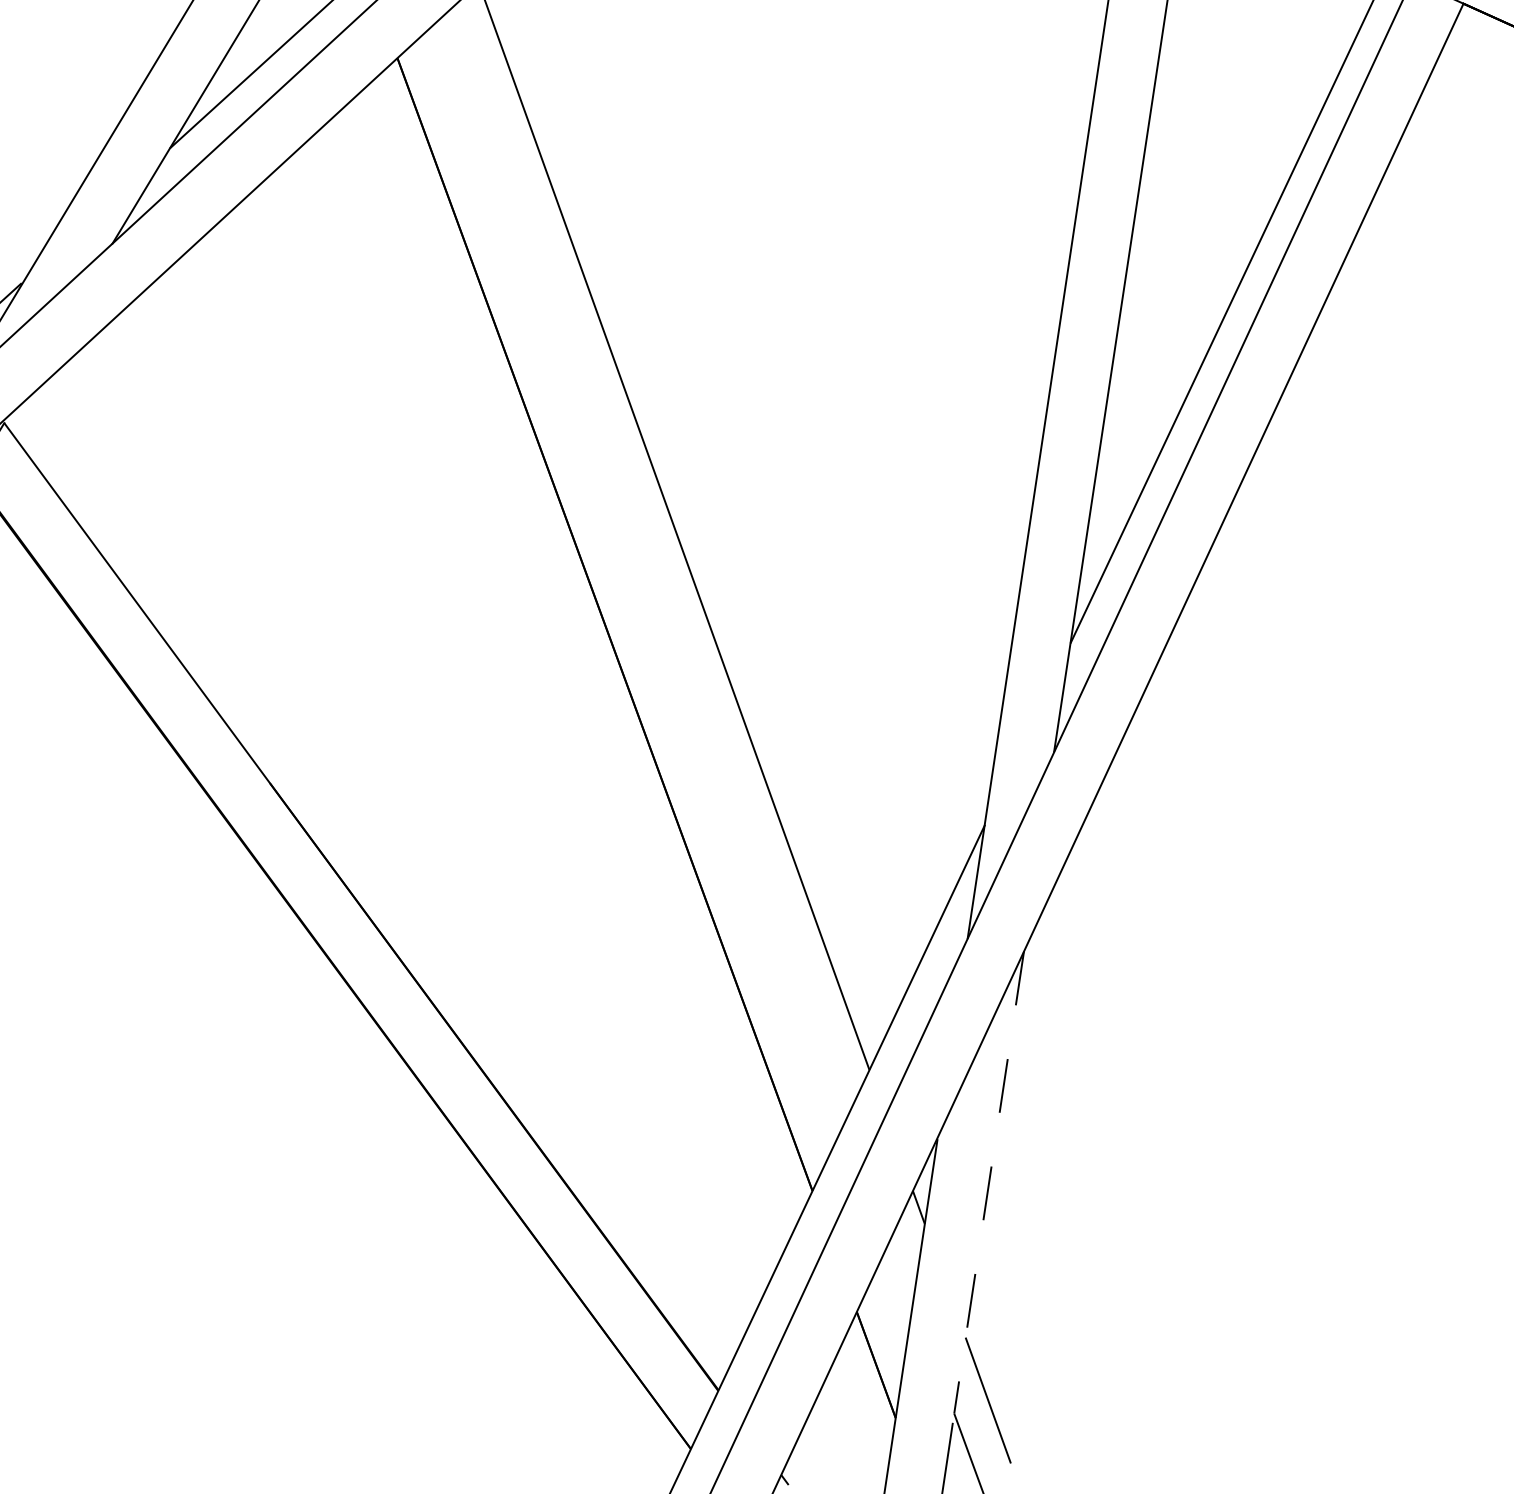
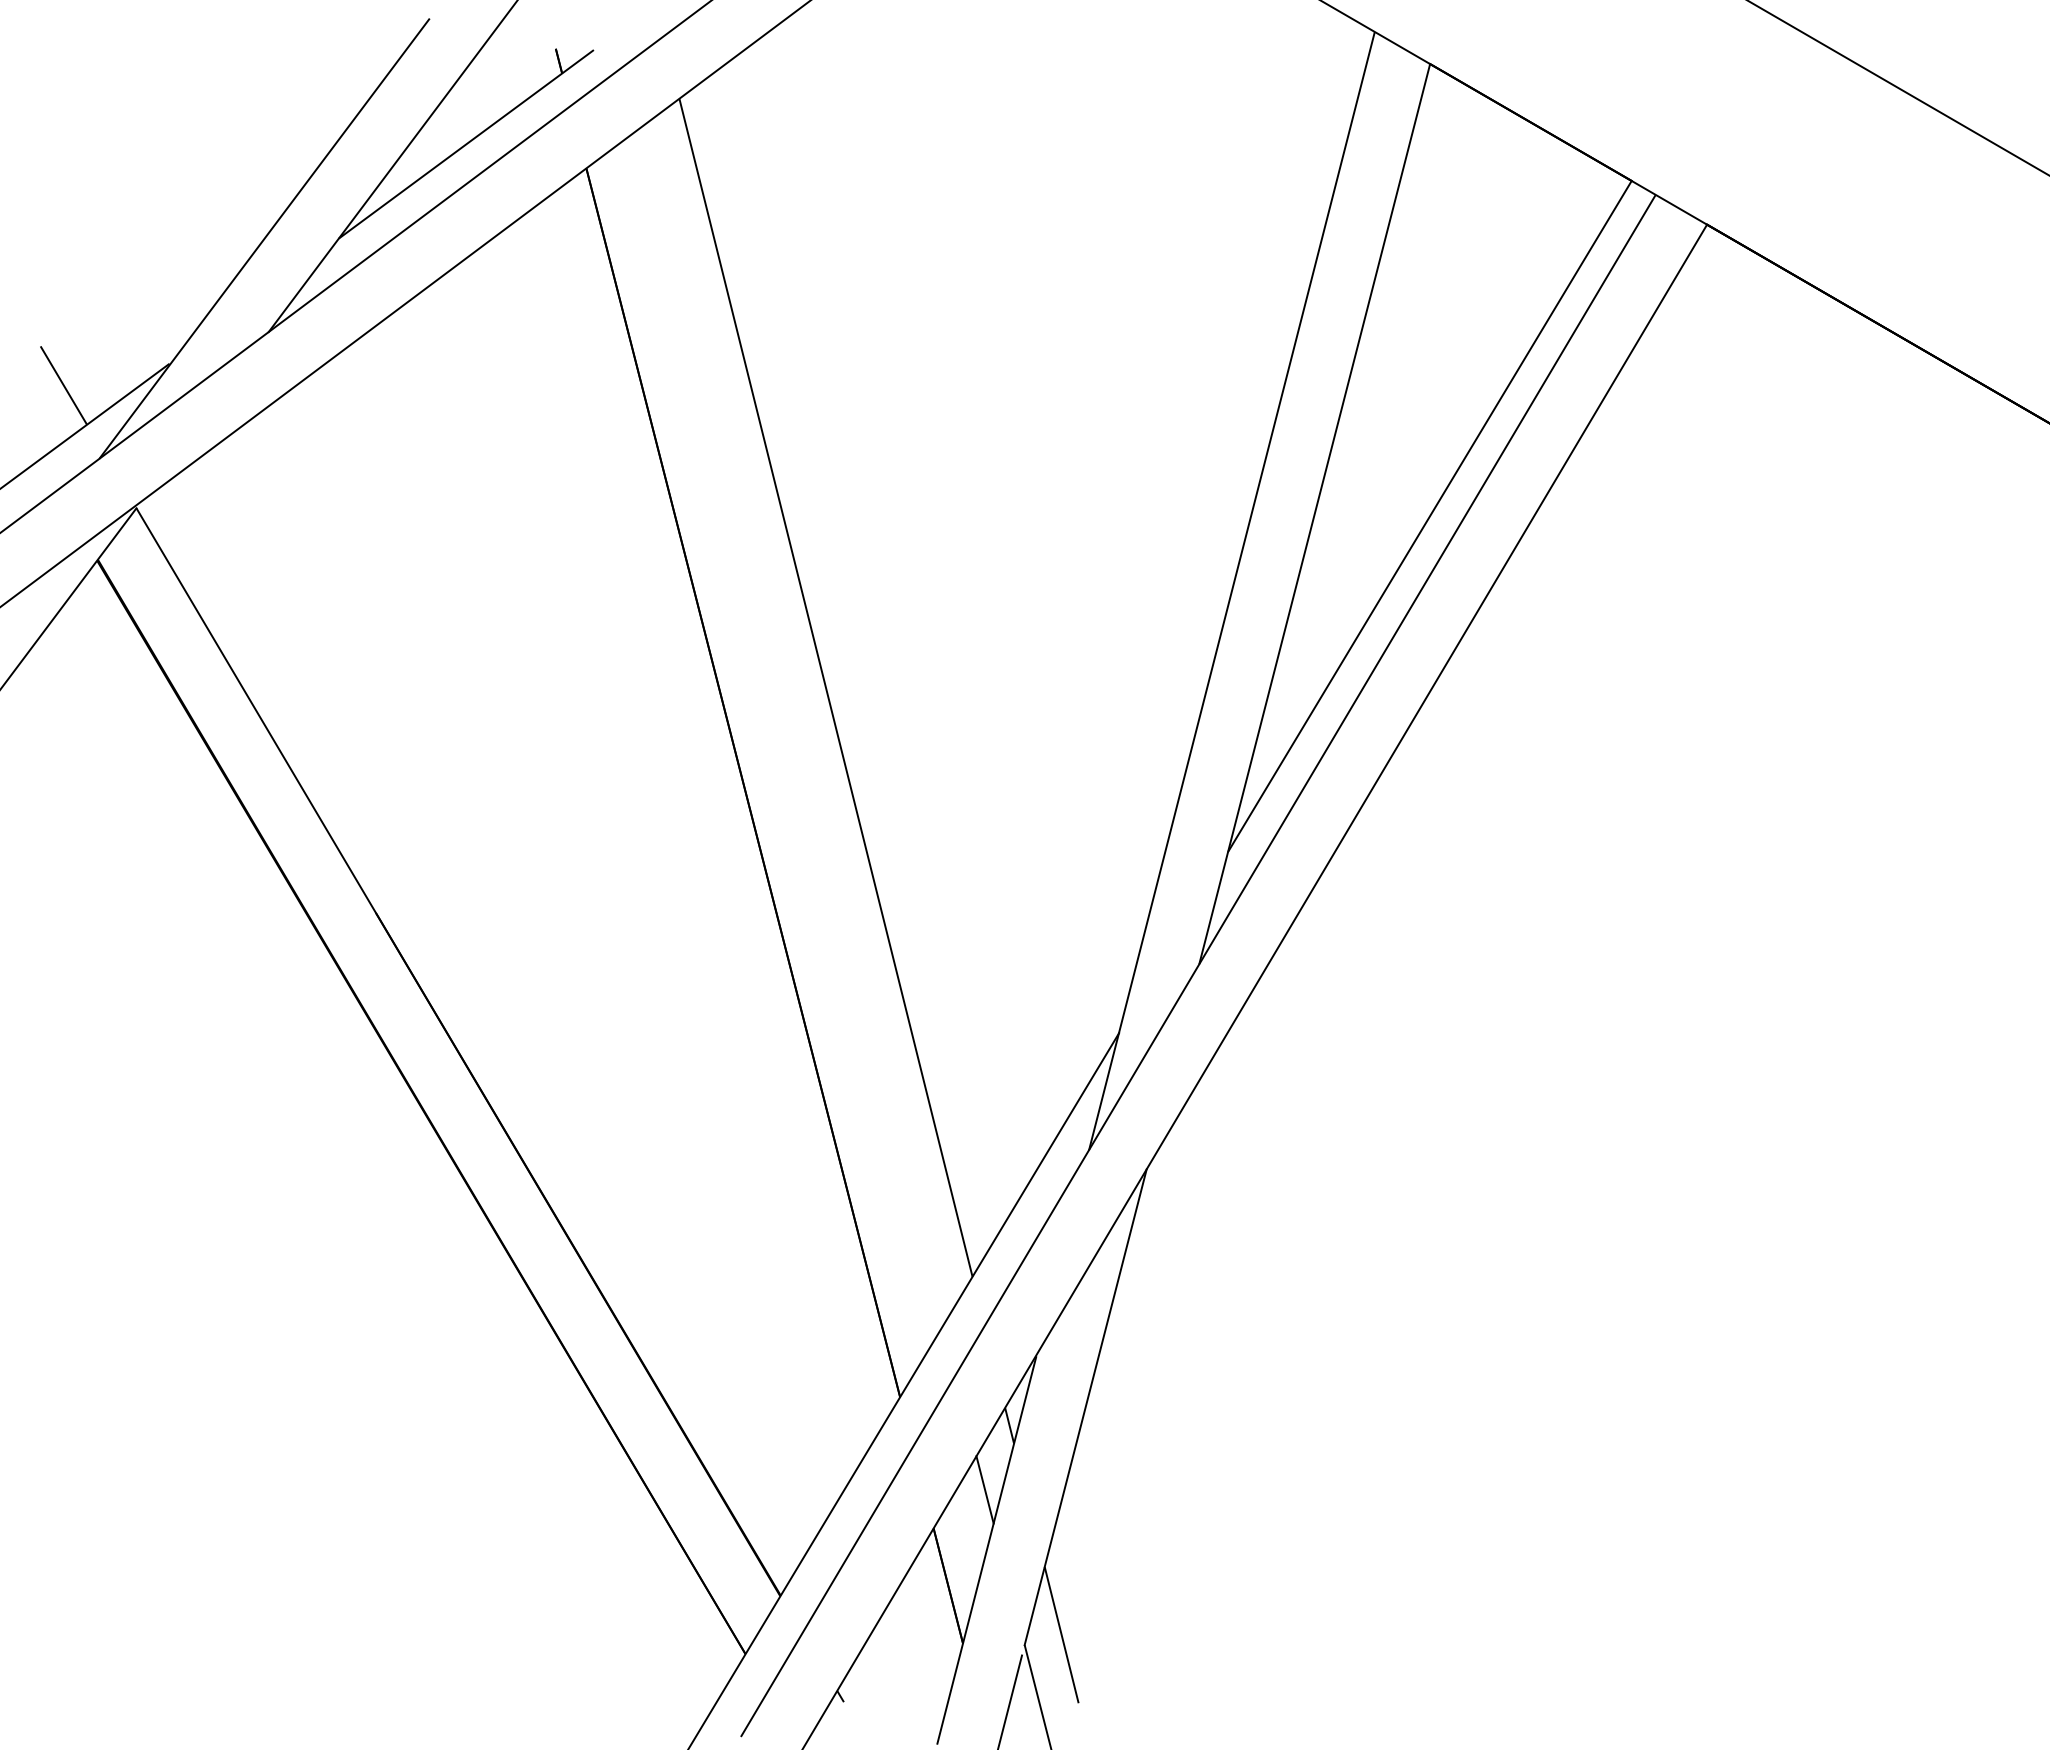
line: (988, 1182) -> (1085, 1407), dashed -> solid
line: (901, 1270) -> (984, 1489), added

